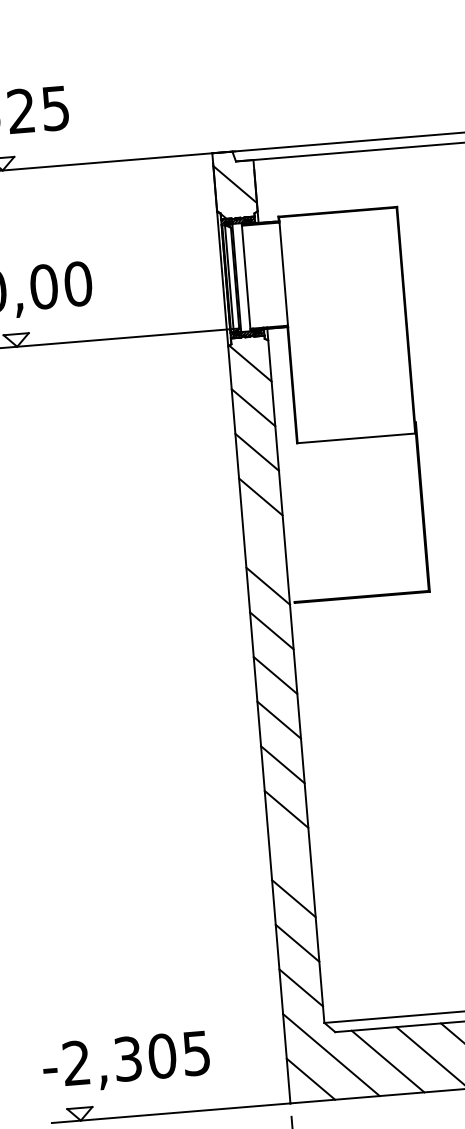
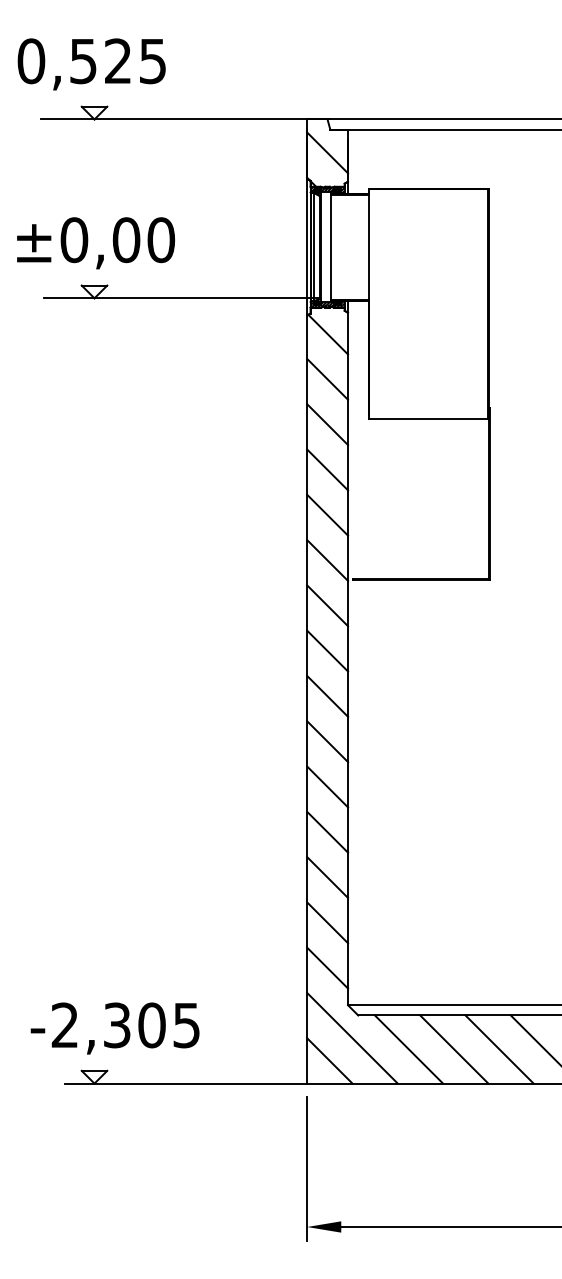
line: (264, 540) -> (327, 514), added
line: (290, 853) -> (327, 831), added
text: (125, 1062) -> (114, 1028), moved

